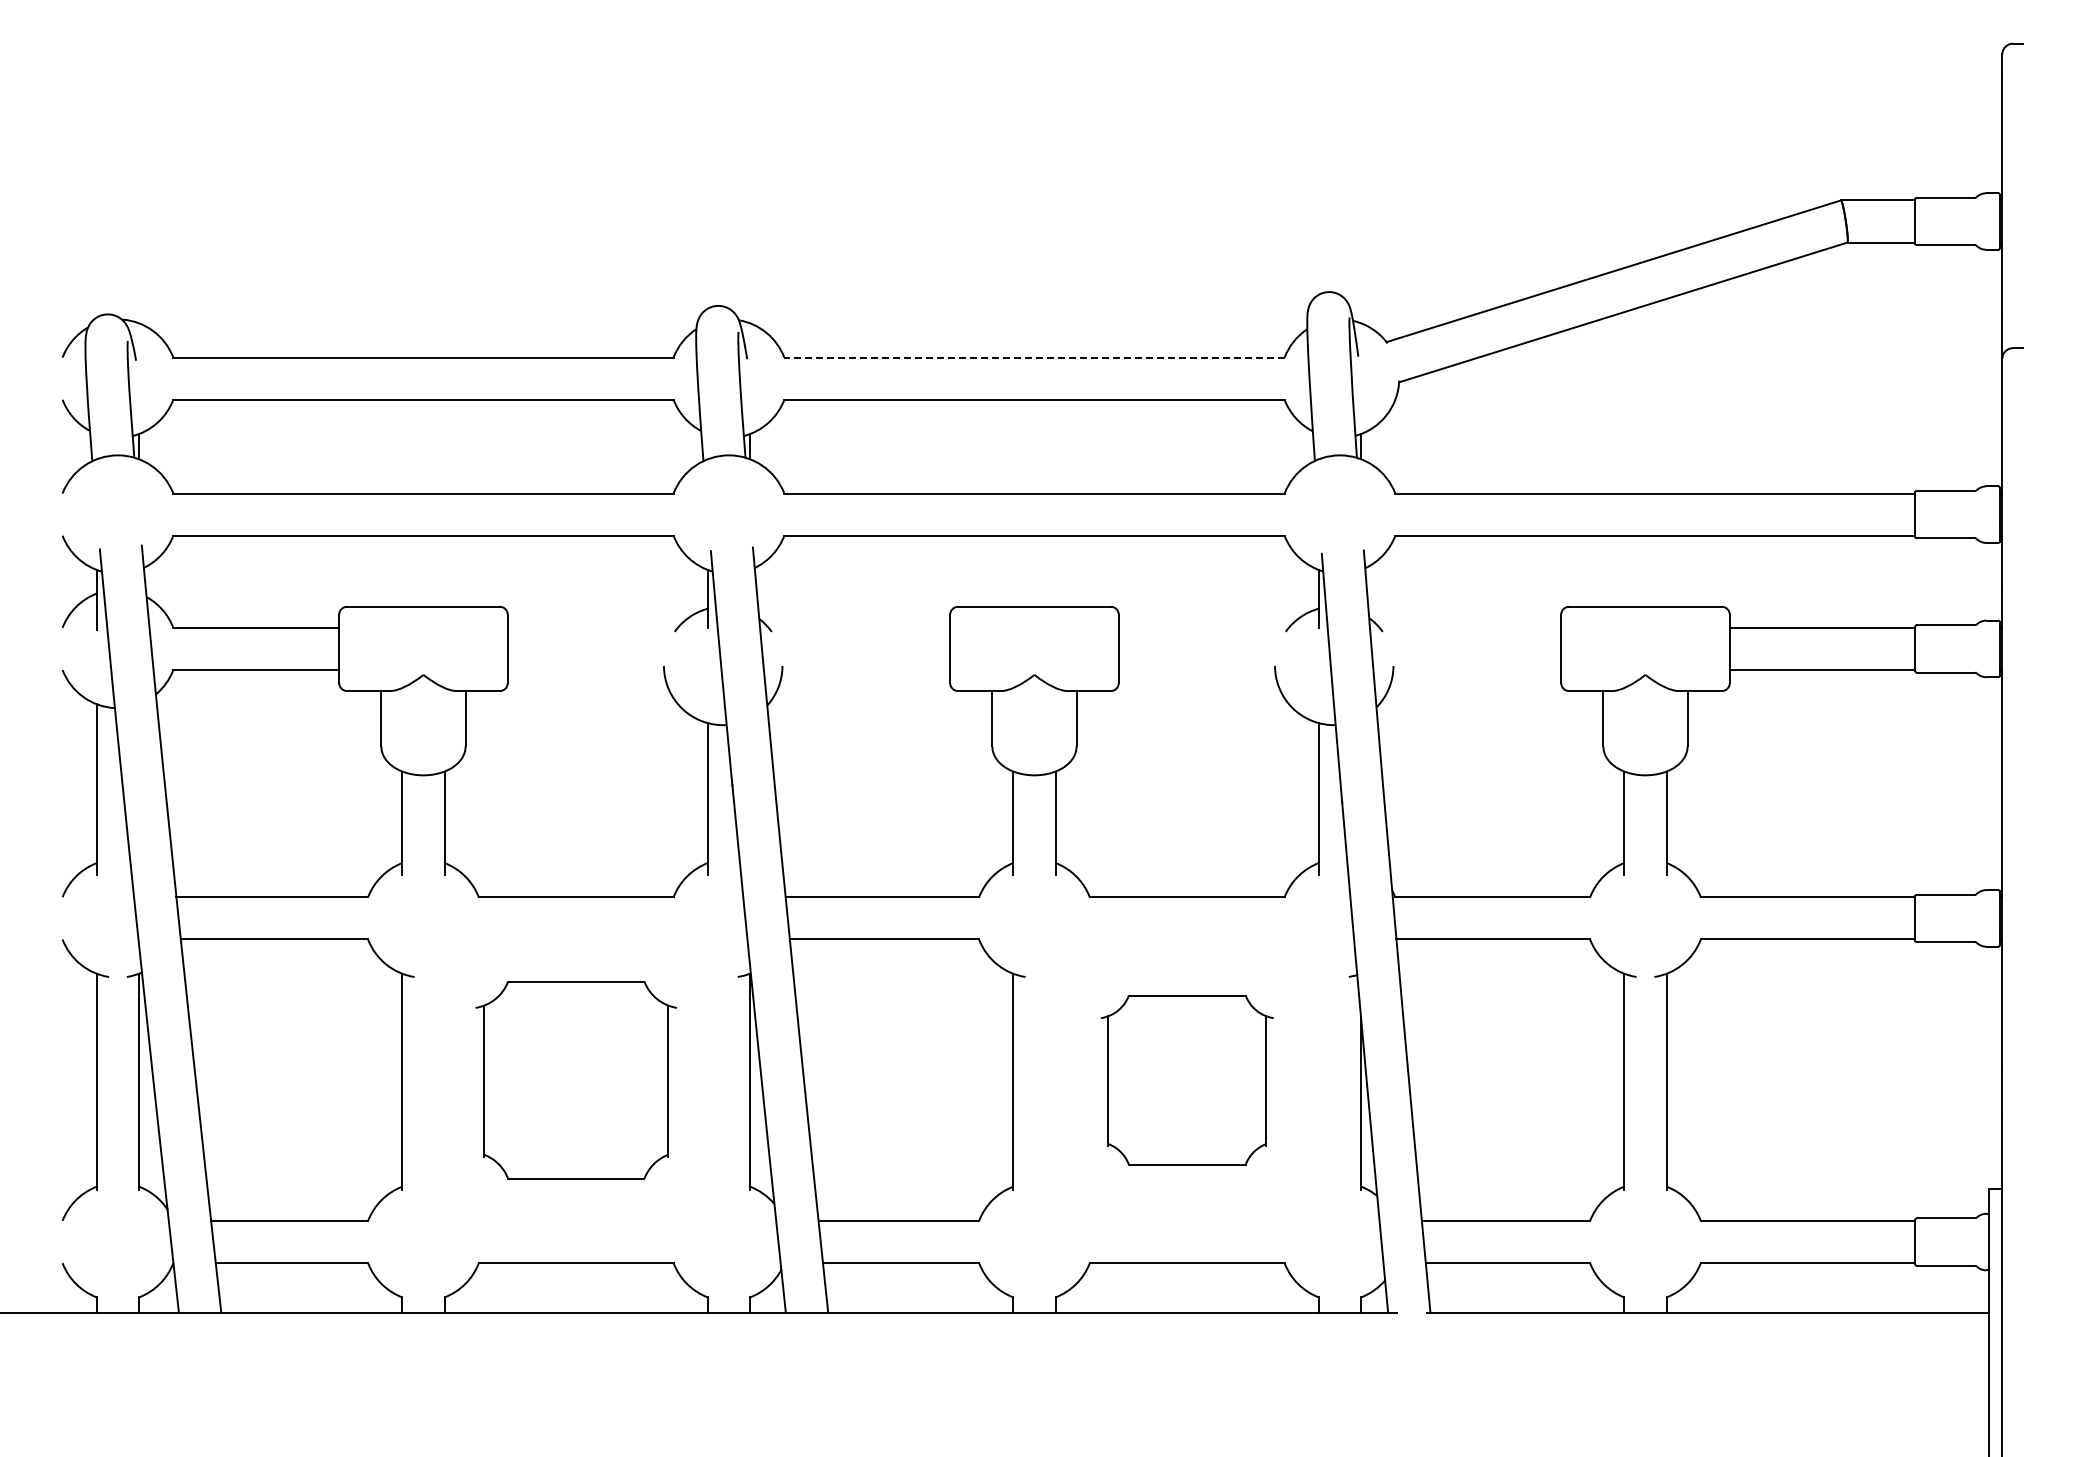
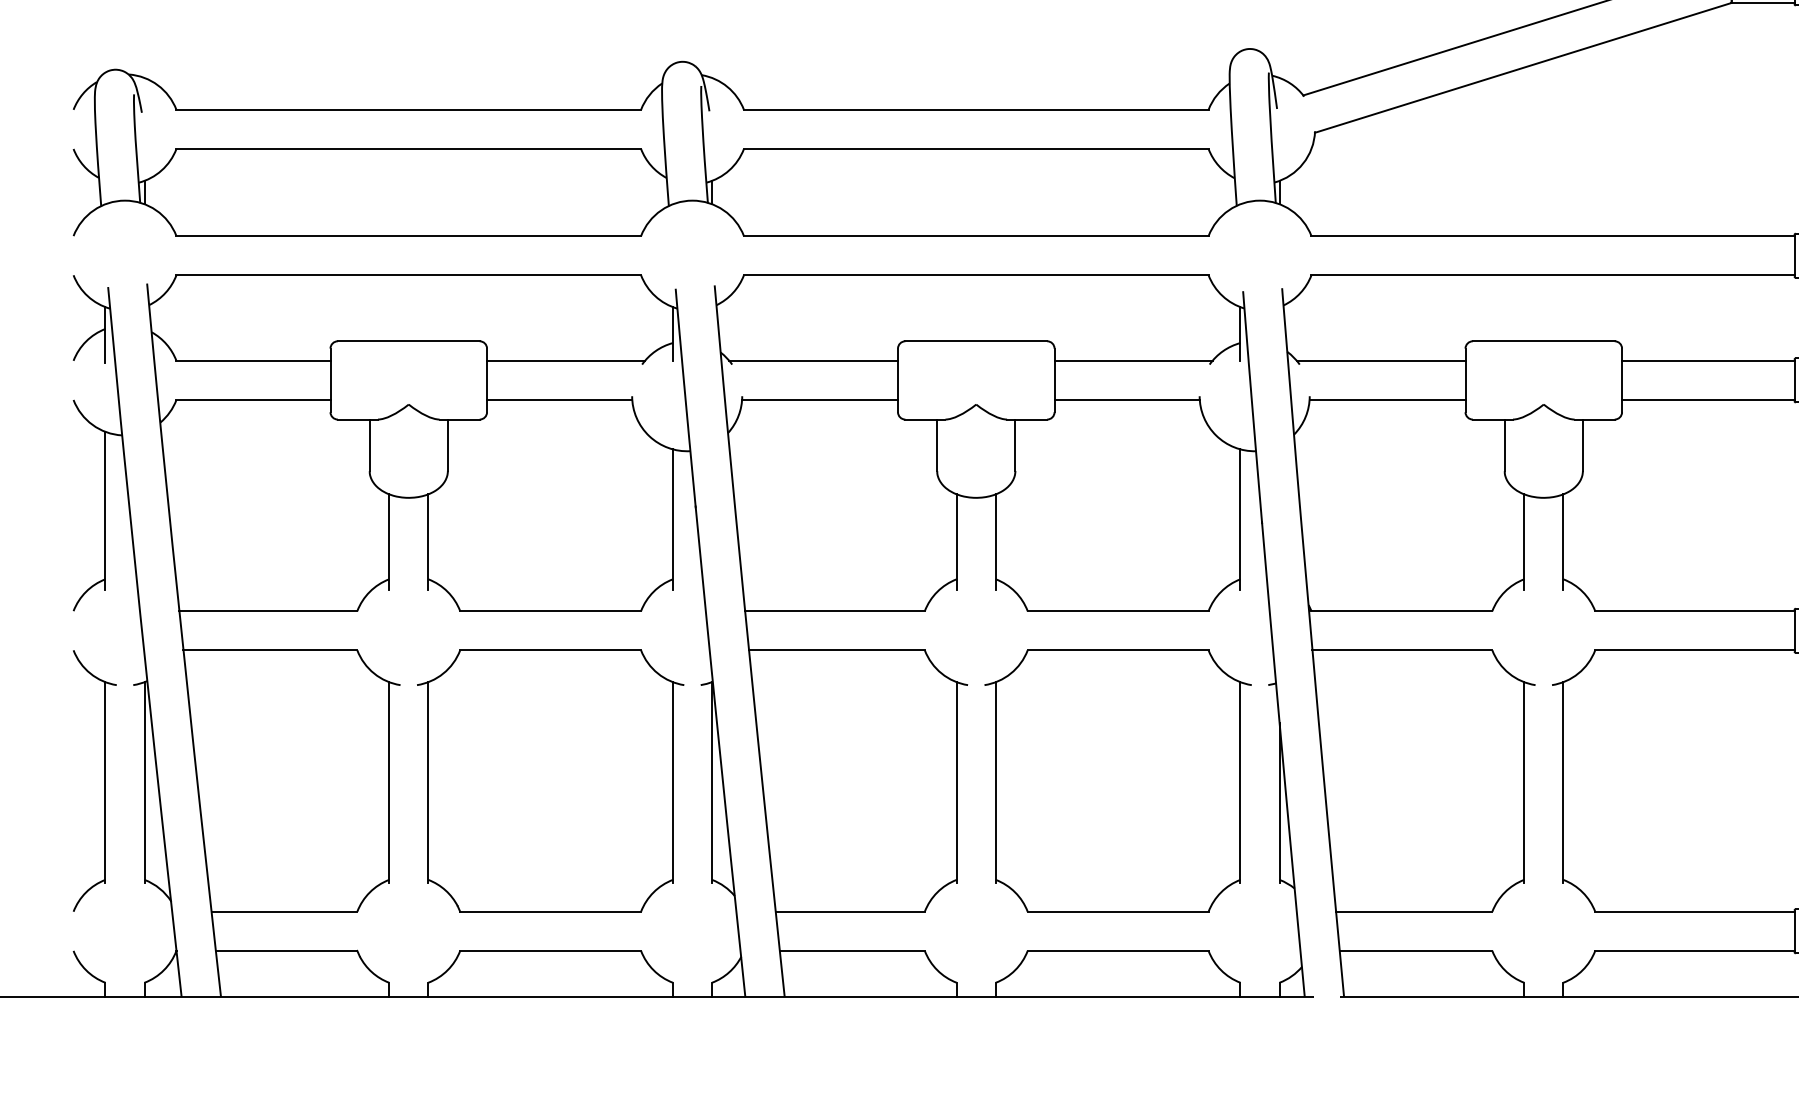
line: (1033, 357) -> (975, 109), dashed -> solid
line: (592, 627) -> (565, 360), added
line: (859, 627) -> (813, 360), added
line: (1203, 627) -> (1133, 360), added
line: (1470, 627) -> (1381, 360), added
line: (585, 669) -> (559, 399), added
line: (866, 669) -> (820, 399), added
line: (1196, 669) -> (1126, 399), added
line: (1477, 669) -> (1387, 399), added
part: (576, 1079) -> (550, 780), size x1.43
part: (1187, 1079) -> (1118, 780), size x1.67

